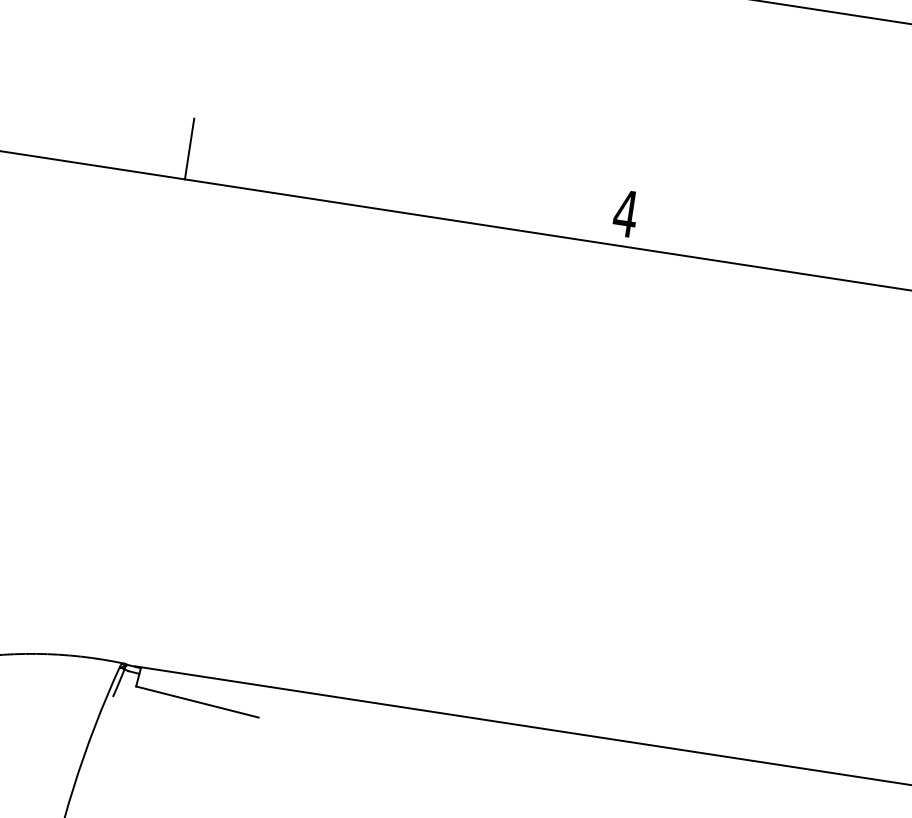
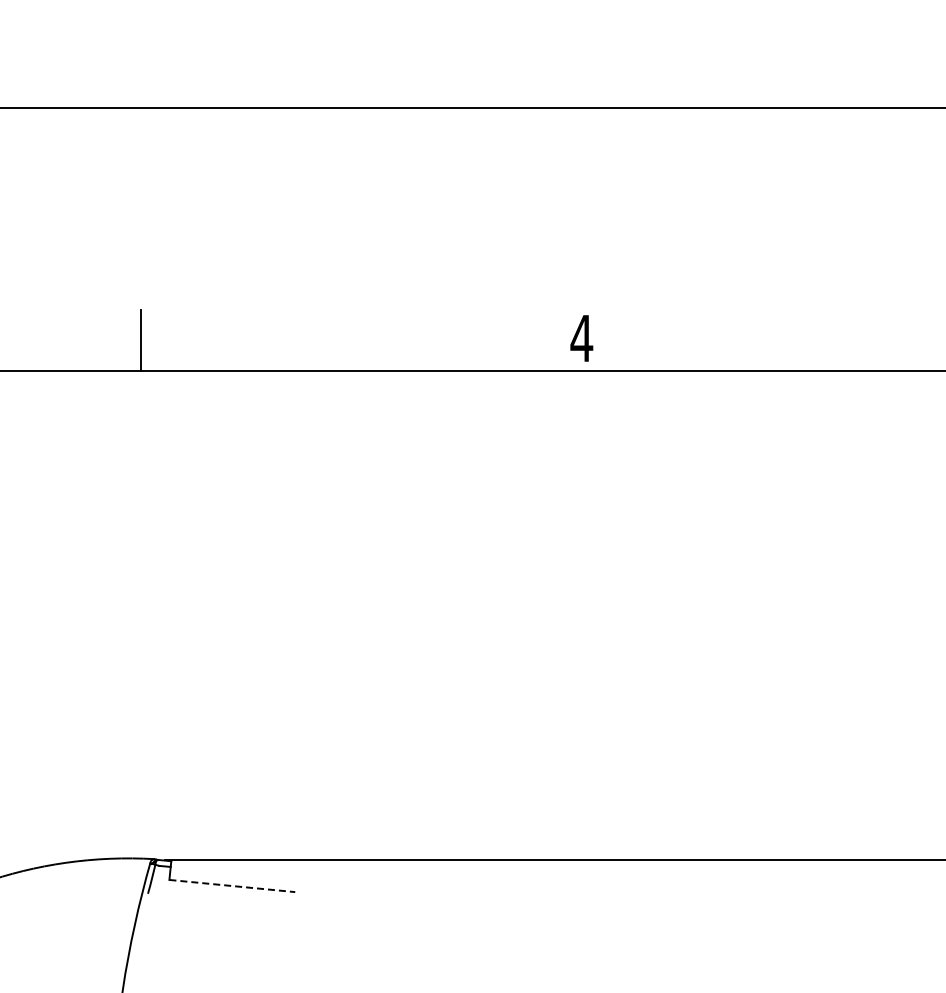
line: (197, 702) -> (232, 886), solid -> dashed

